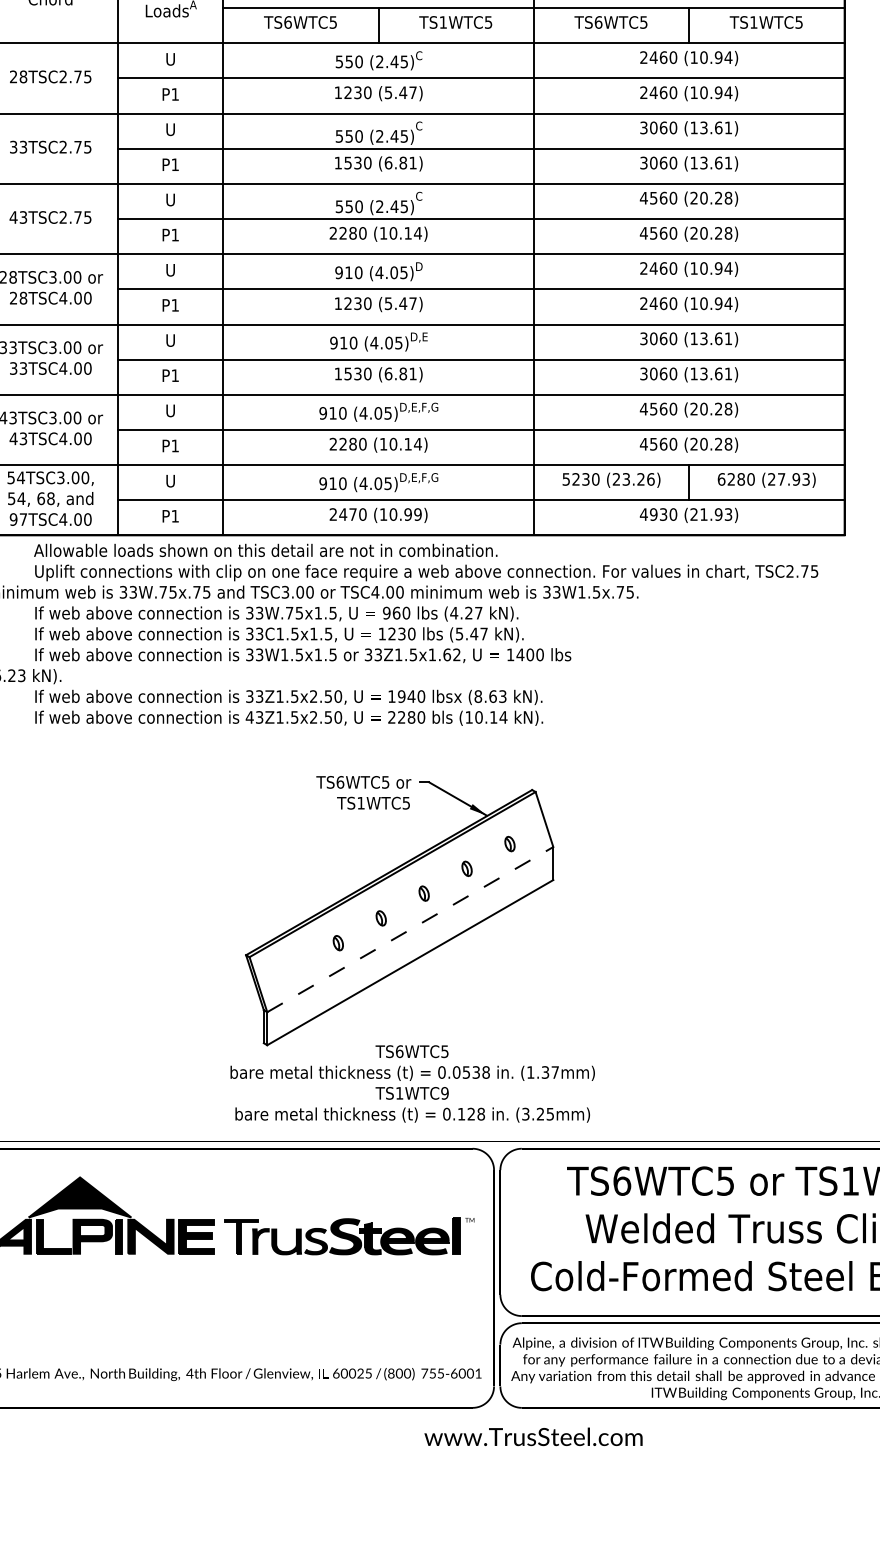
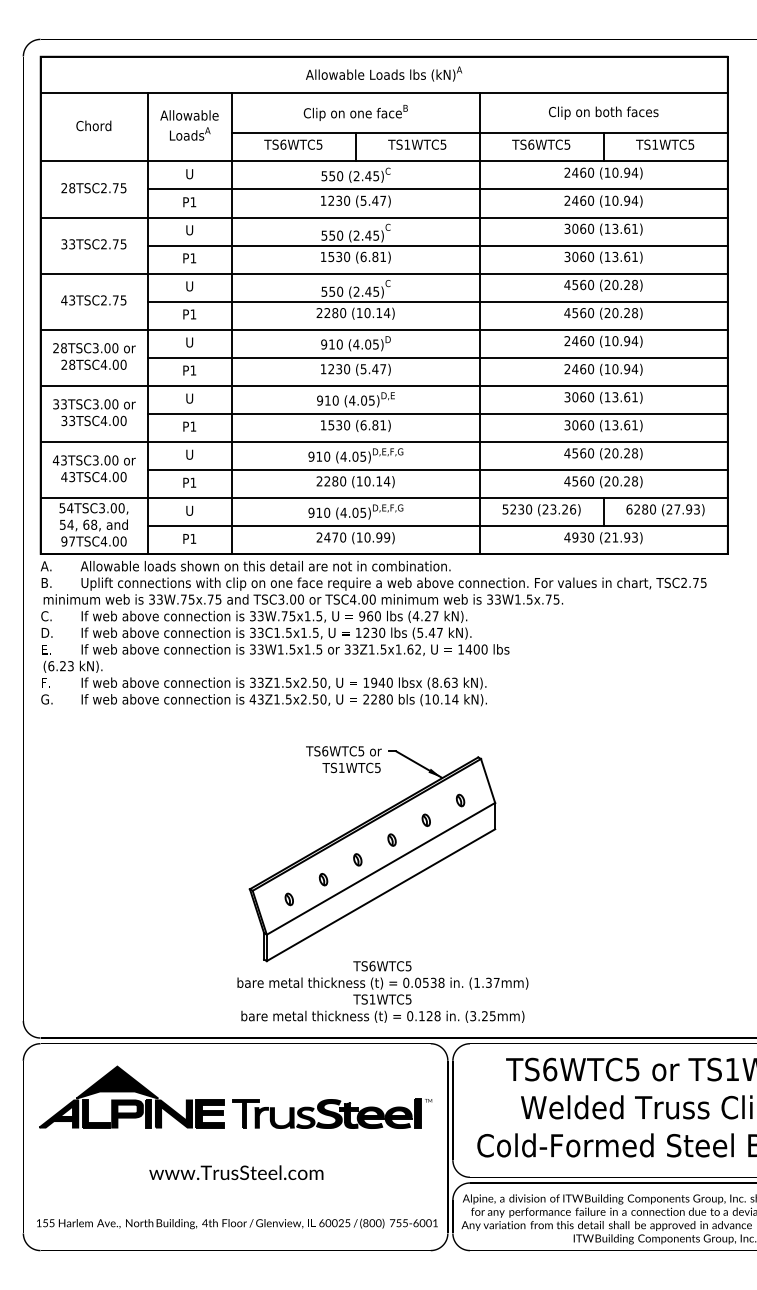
line: (410, 929) -> (381, 868), dashed -> solid
part: (294, 968) -> (288, 899), added
text: (444, 1093) -> (408, 999), TS1WTC9 -> TS1WTC5
text: (533, 1436) -> (236, 1172), moved

